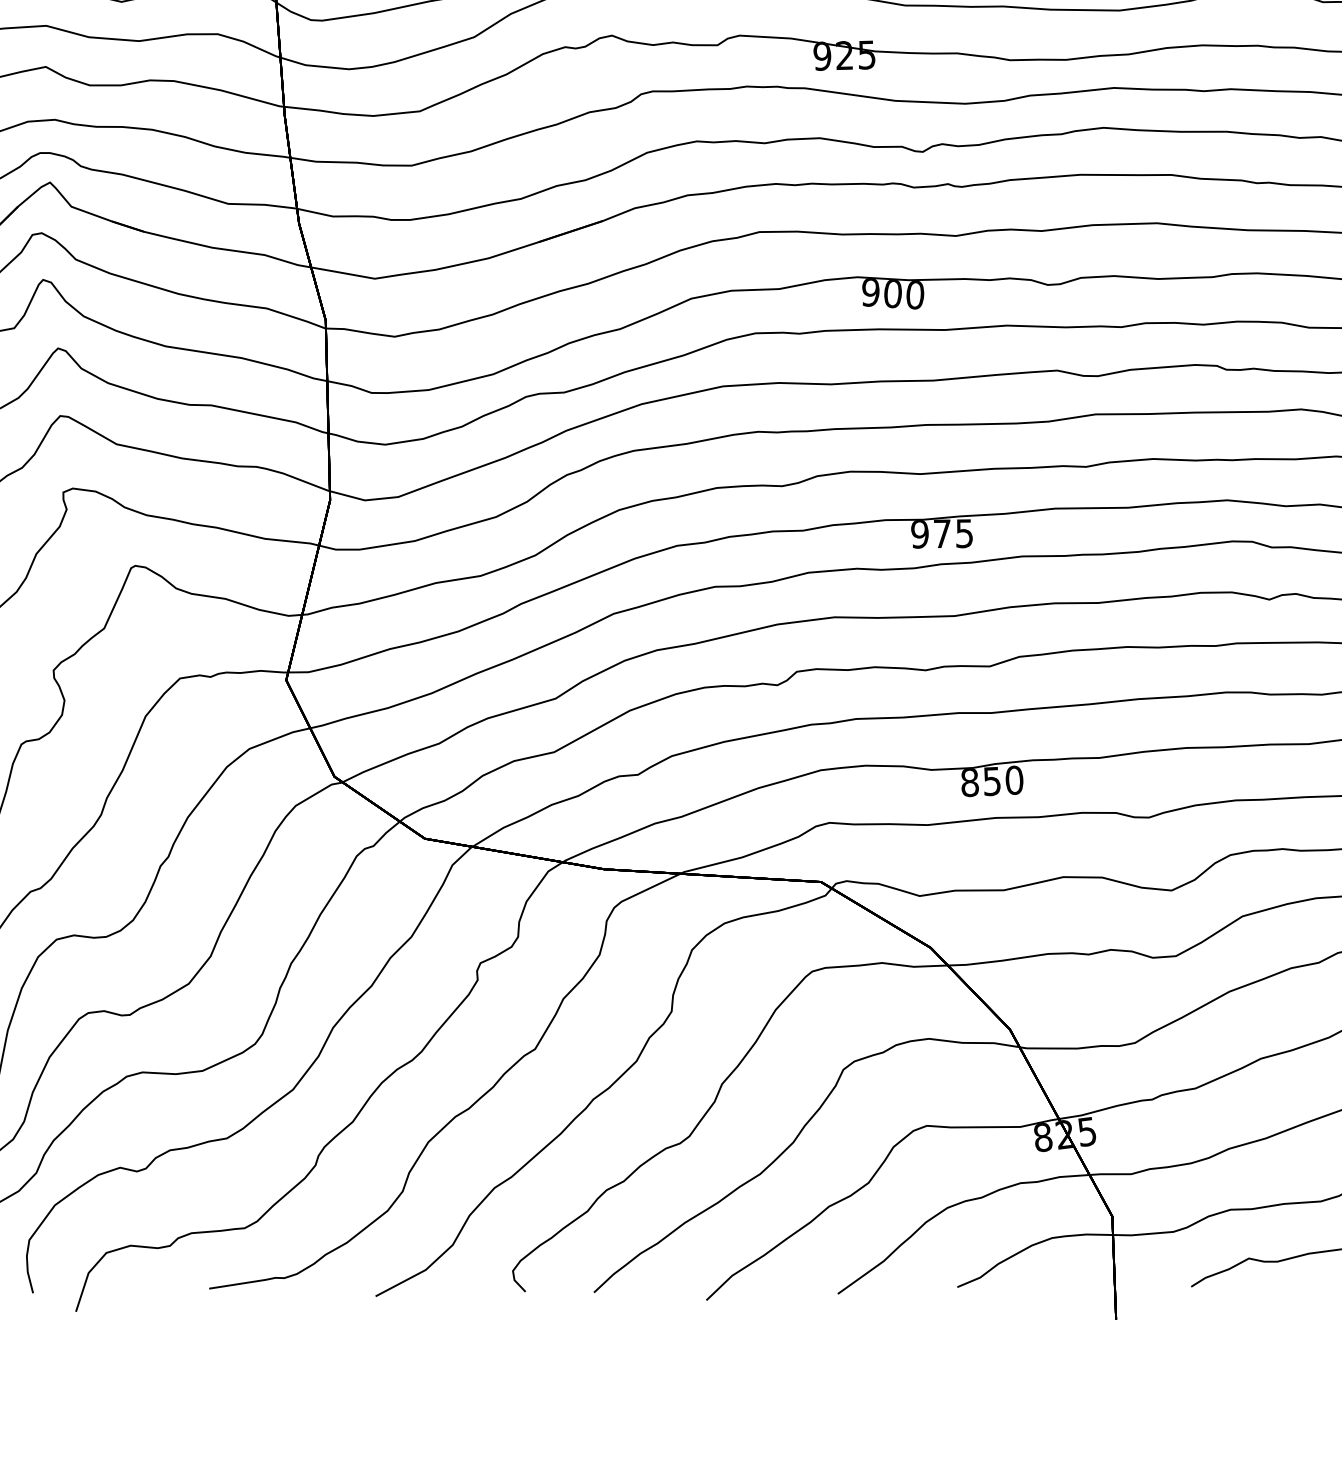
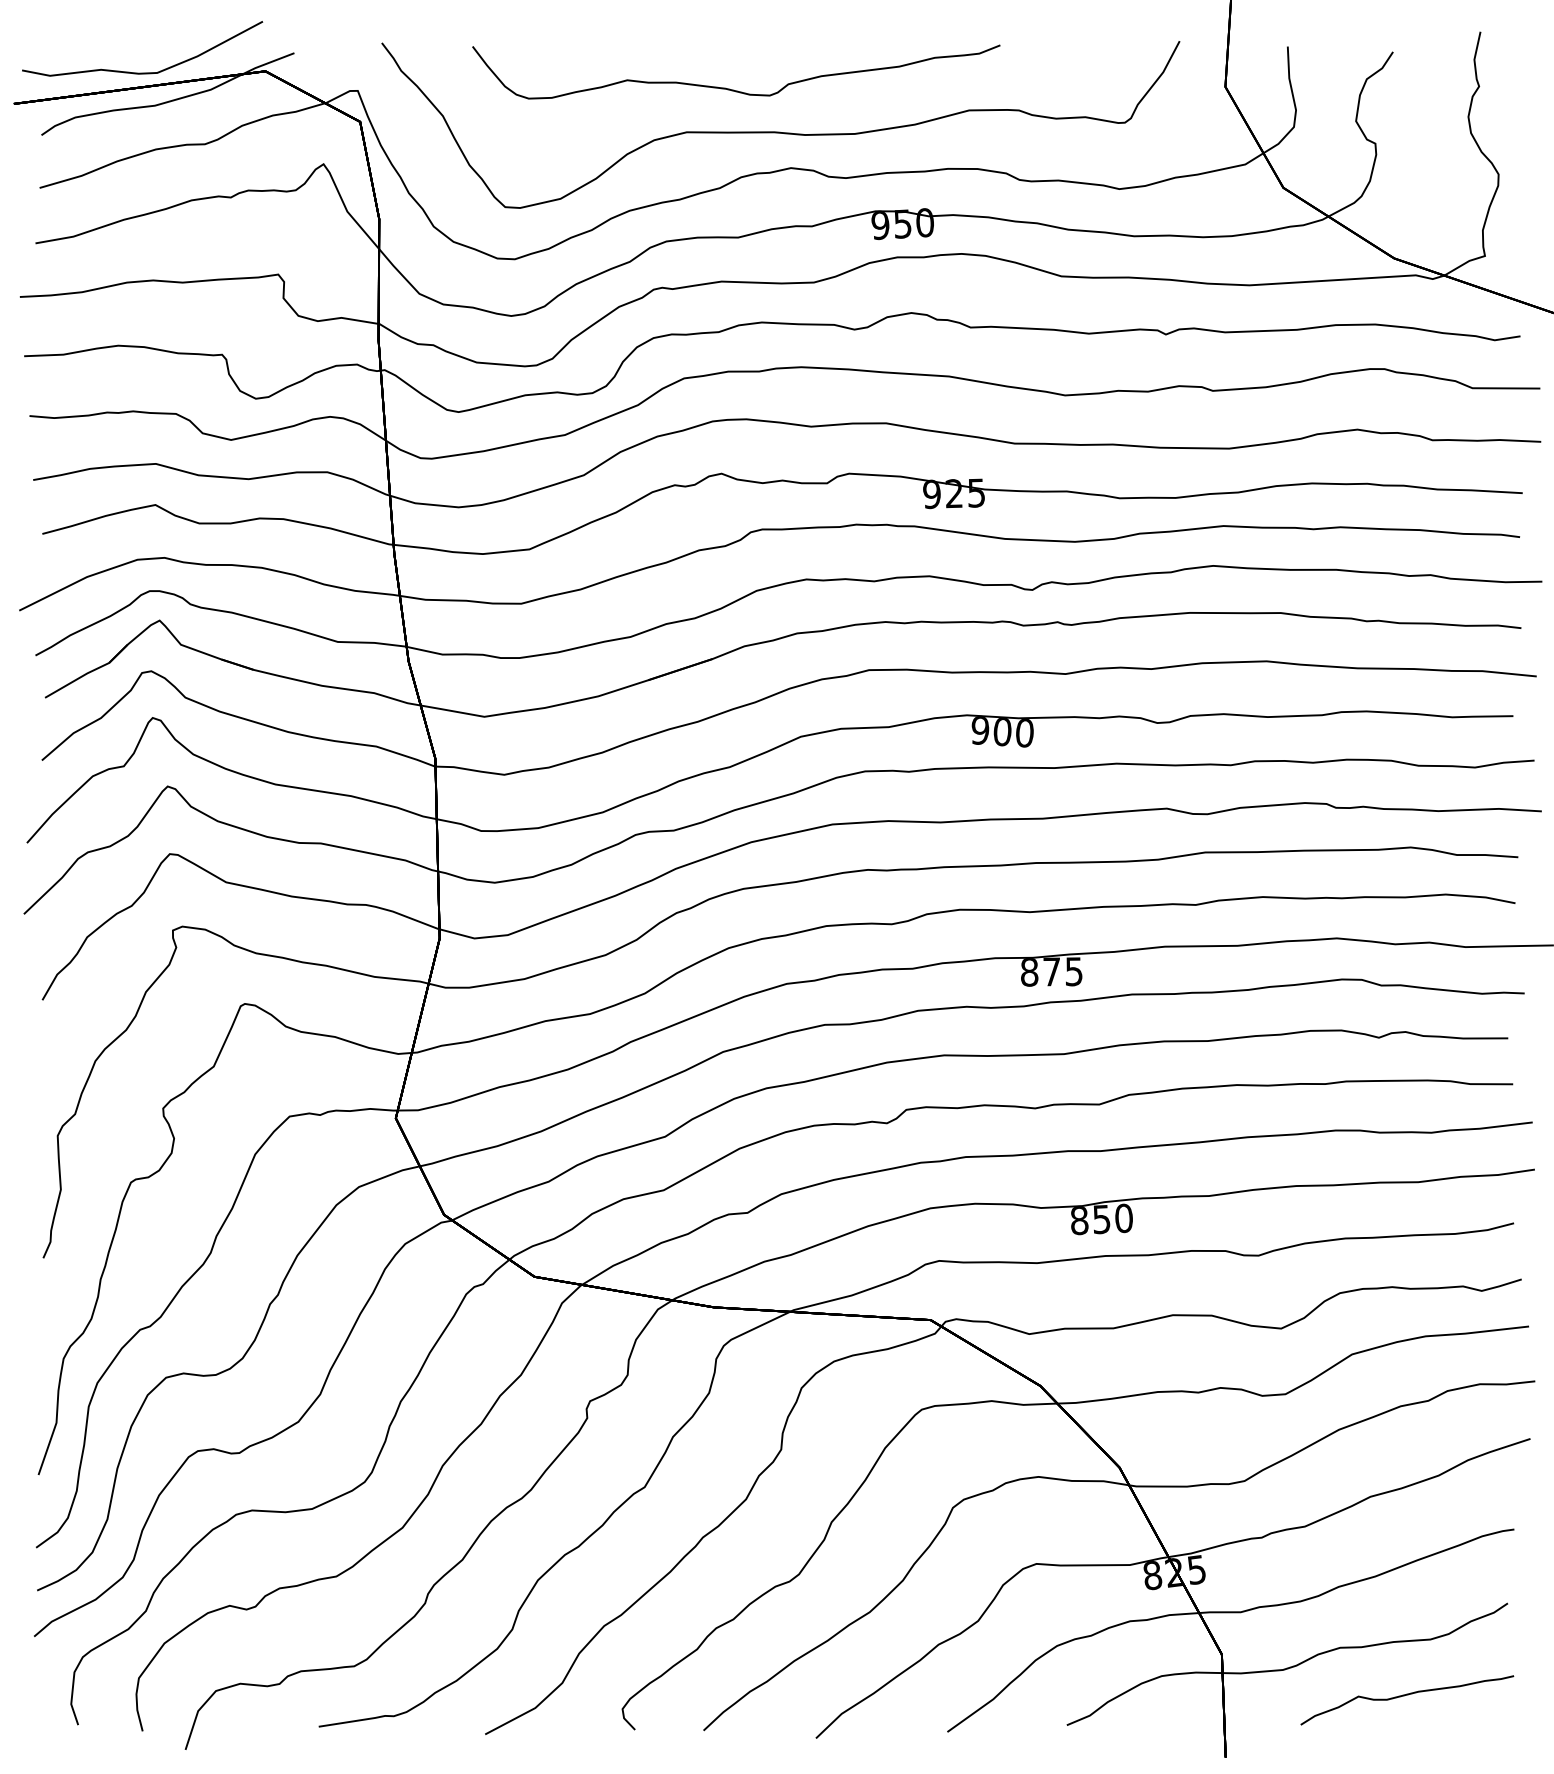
text: (919, 534) -> (1029, 972), 975 -> 875

